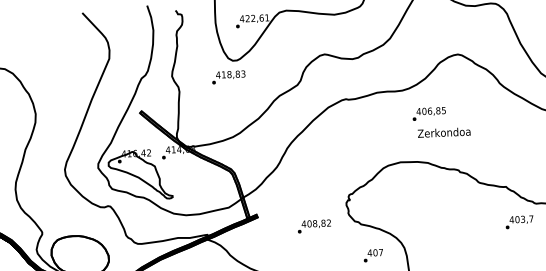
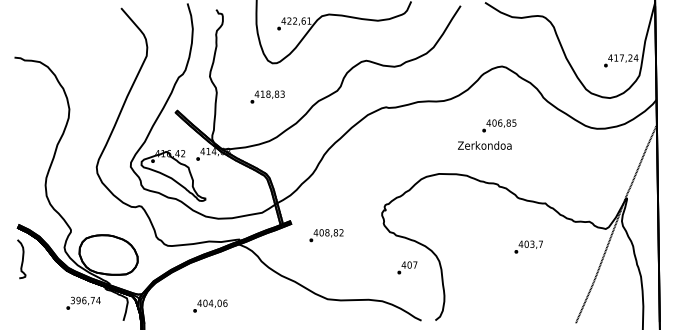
text: (228, 76) -> (267, 96), moved
text: (429, 113) -> (499, 125), moved
text: (519, 221) -> (528, 246), moved
text: (314, 226) -> (326, 235), moved

